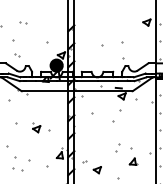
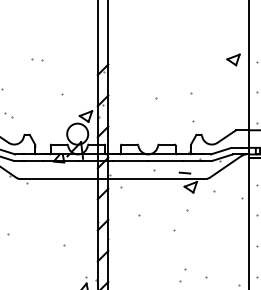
part: (23, 22) -> (37, 59), moved
fill: (56, 65) -> (77, 133), removed
part: (36, 127) -> (42, 241), removed

